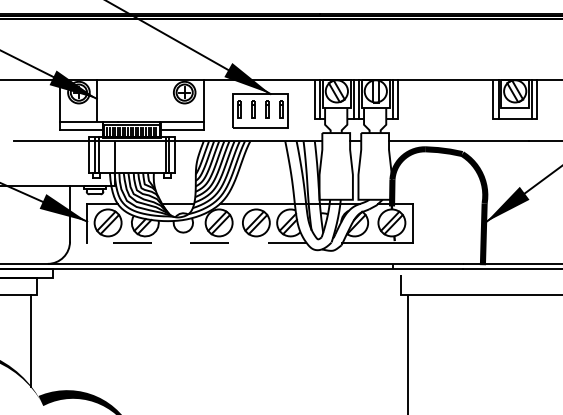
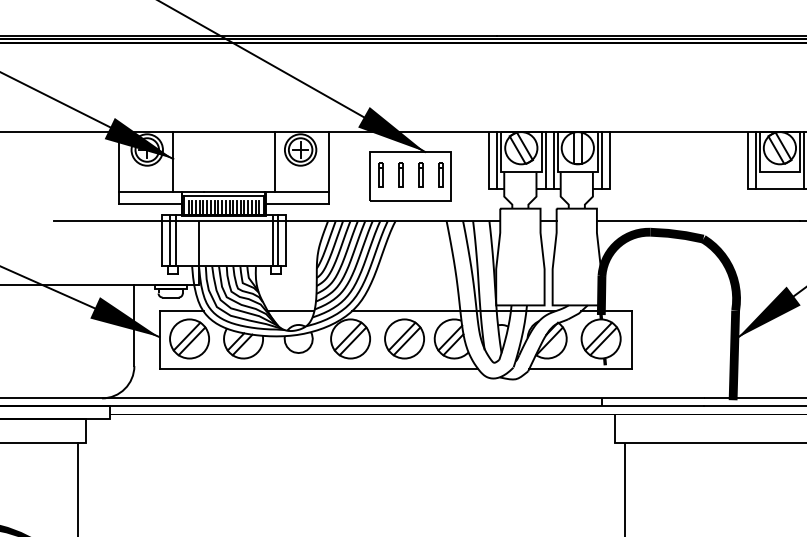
line: (166, 100) -> (274, 161), added
line: (197, 243) -> (319, 368), dashed -> solid

